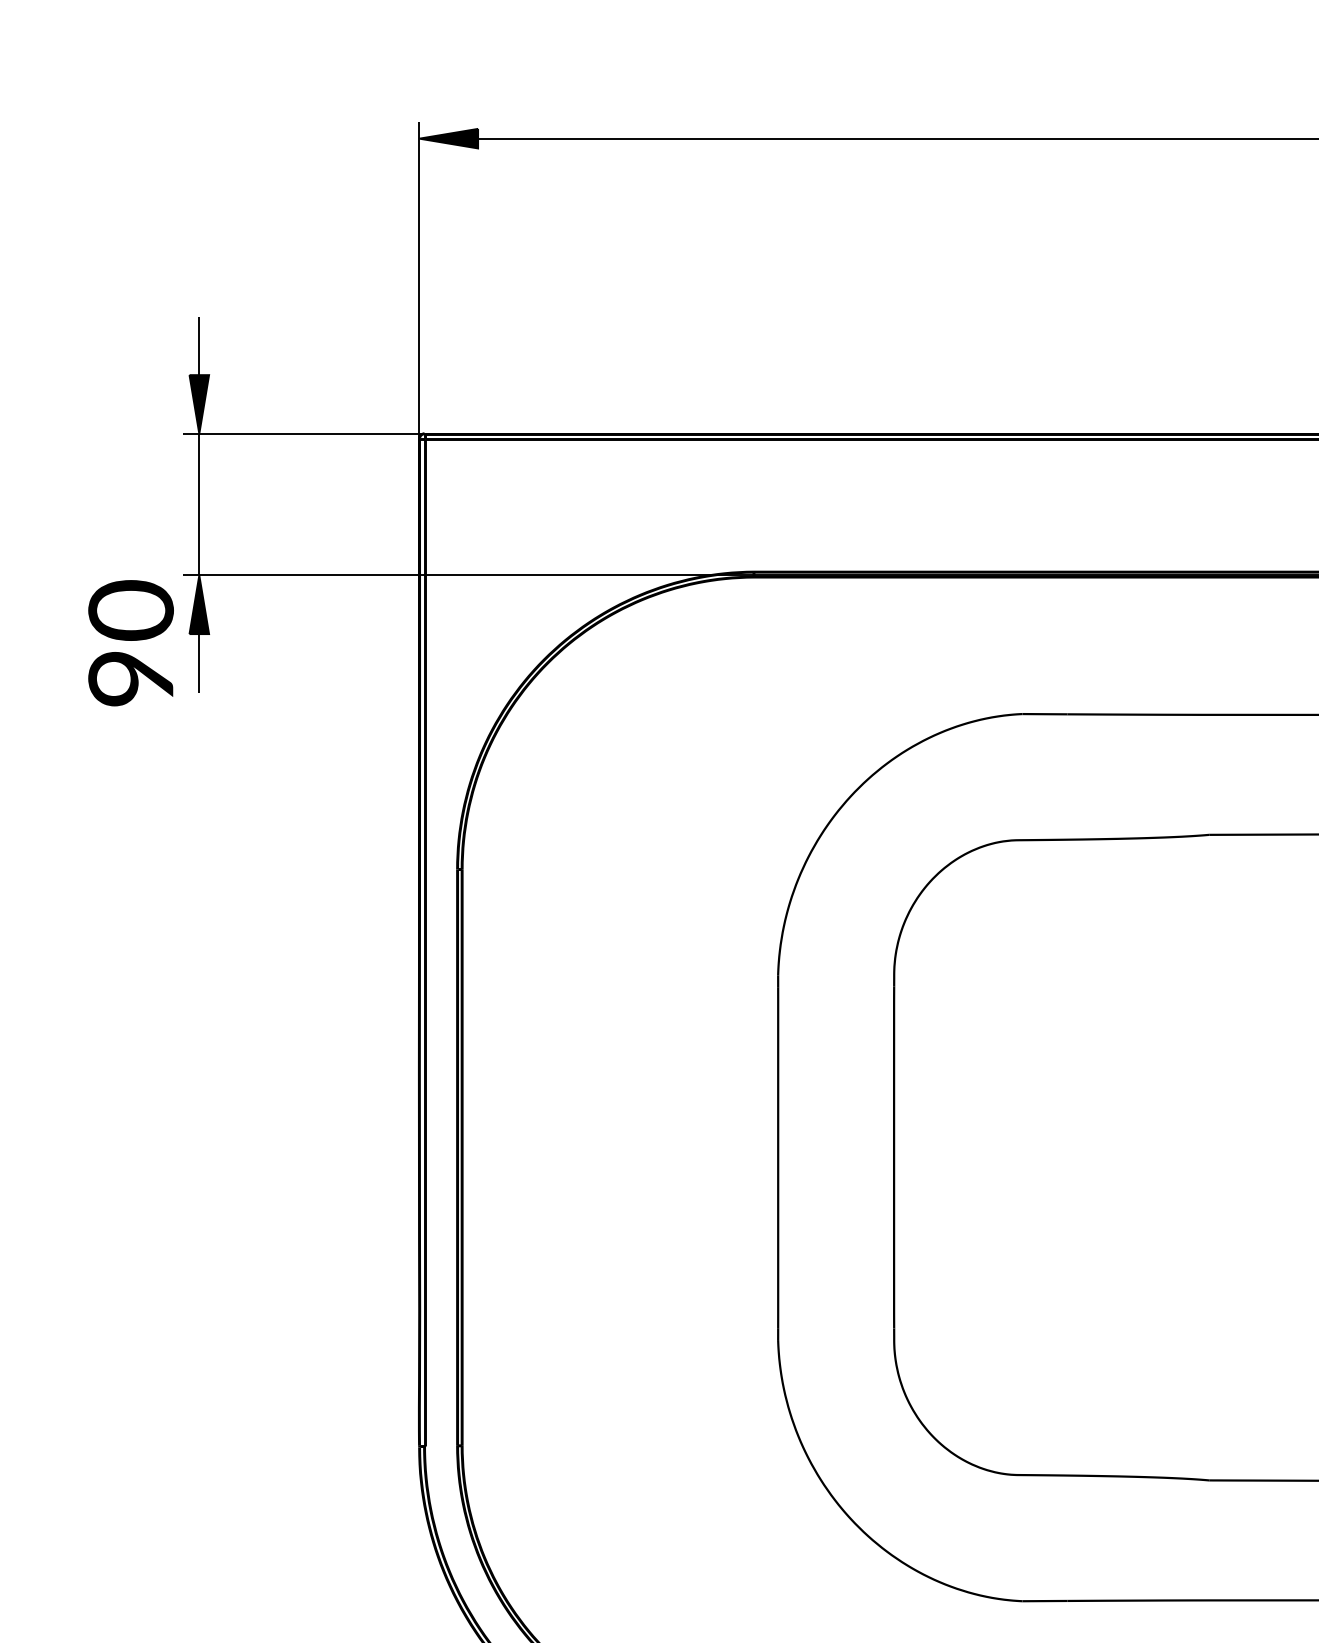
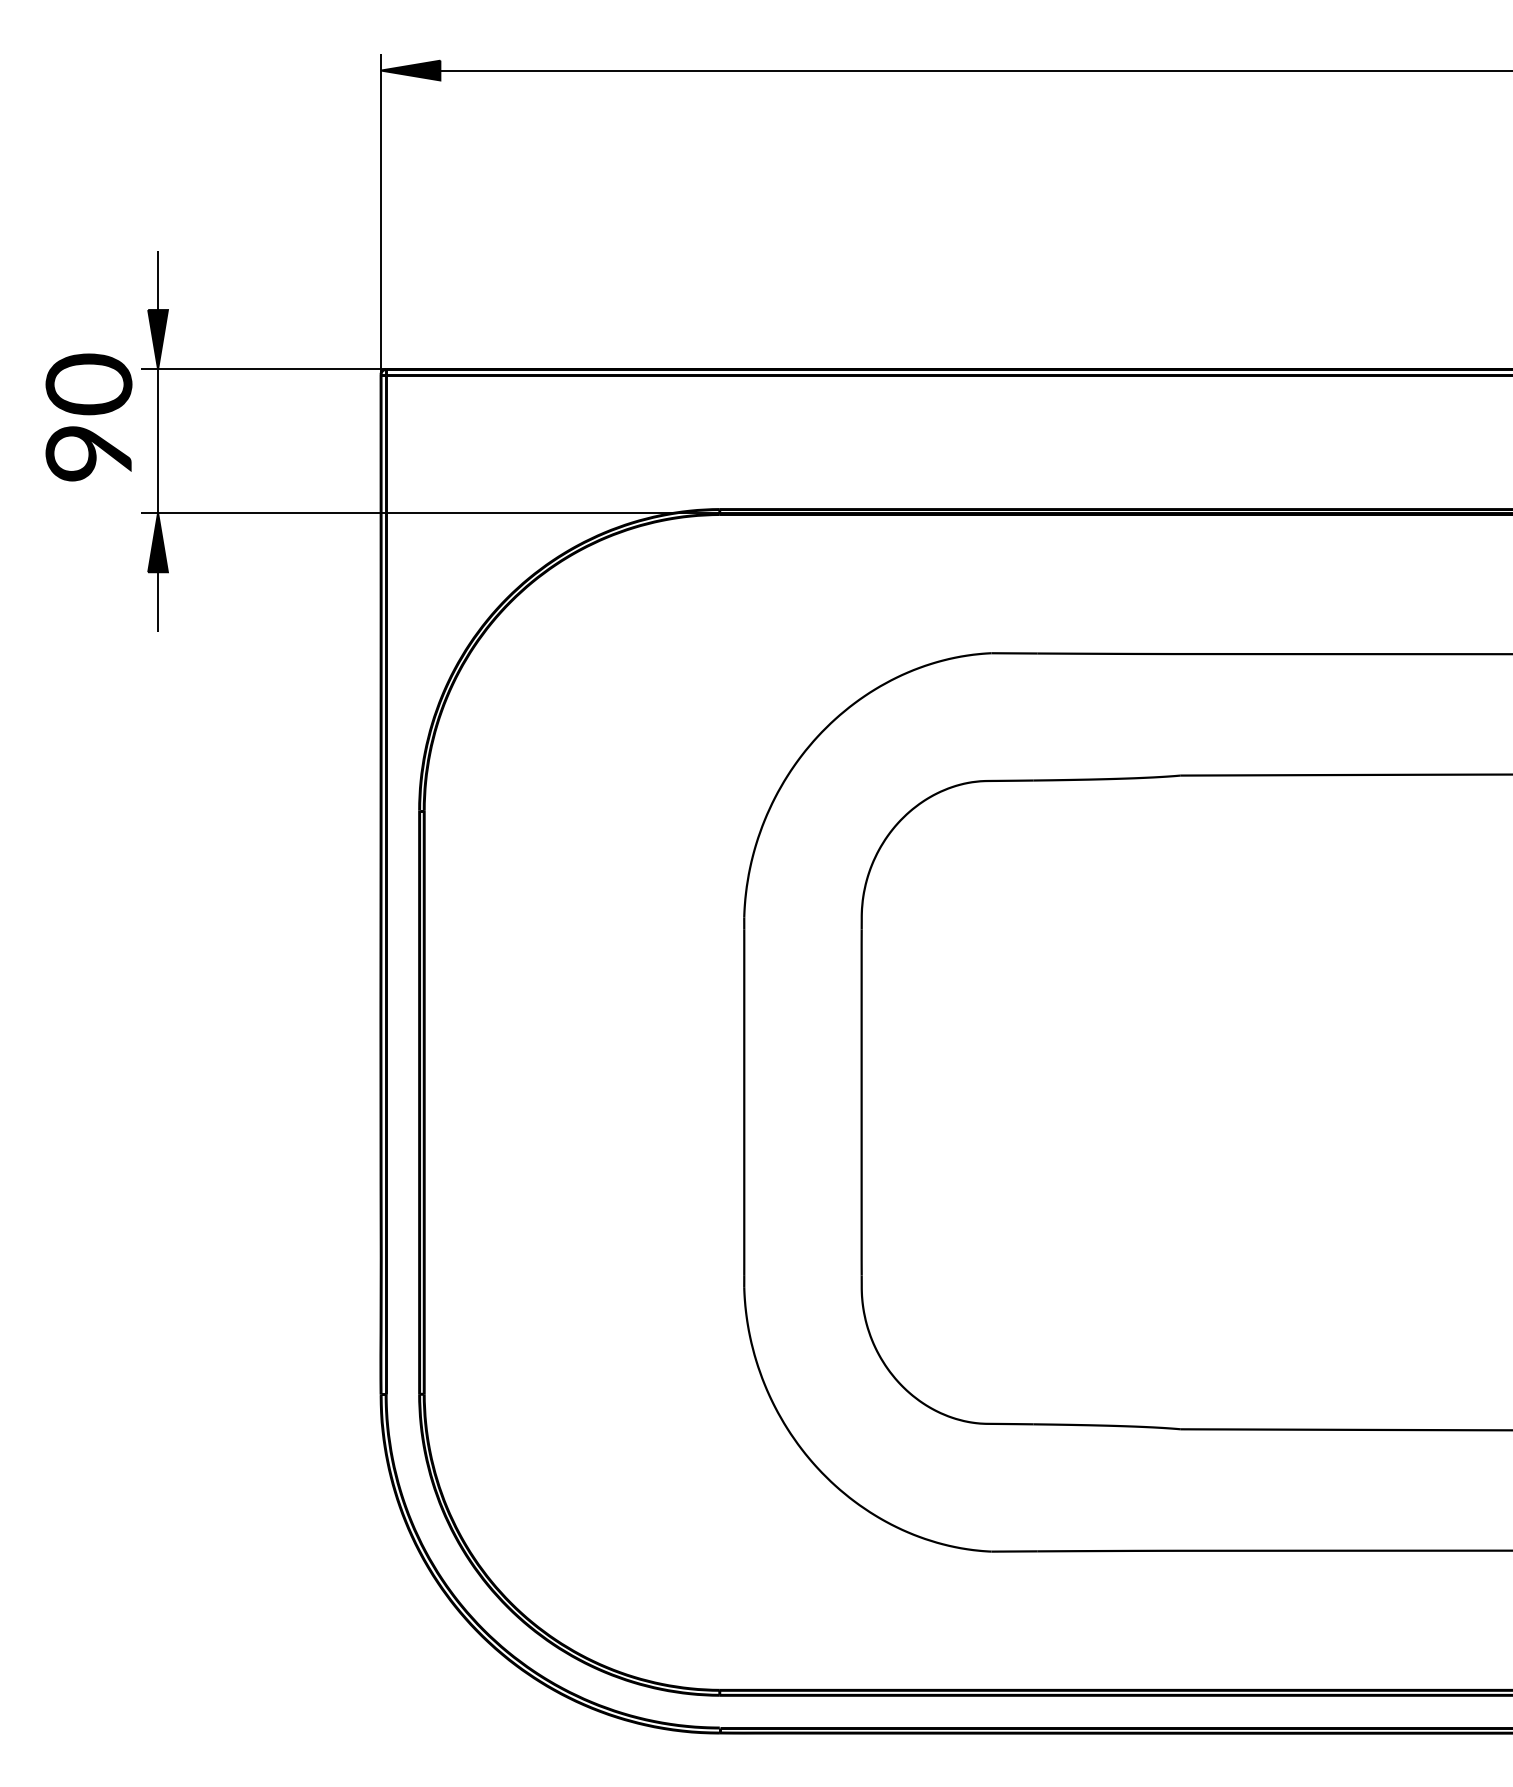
text: (130, 643) -> (88, 417), moved

